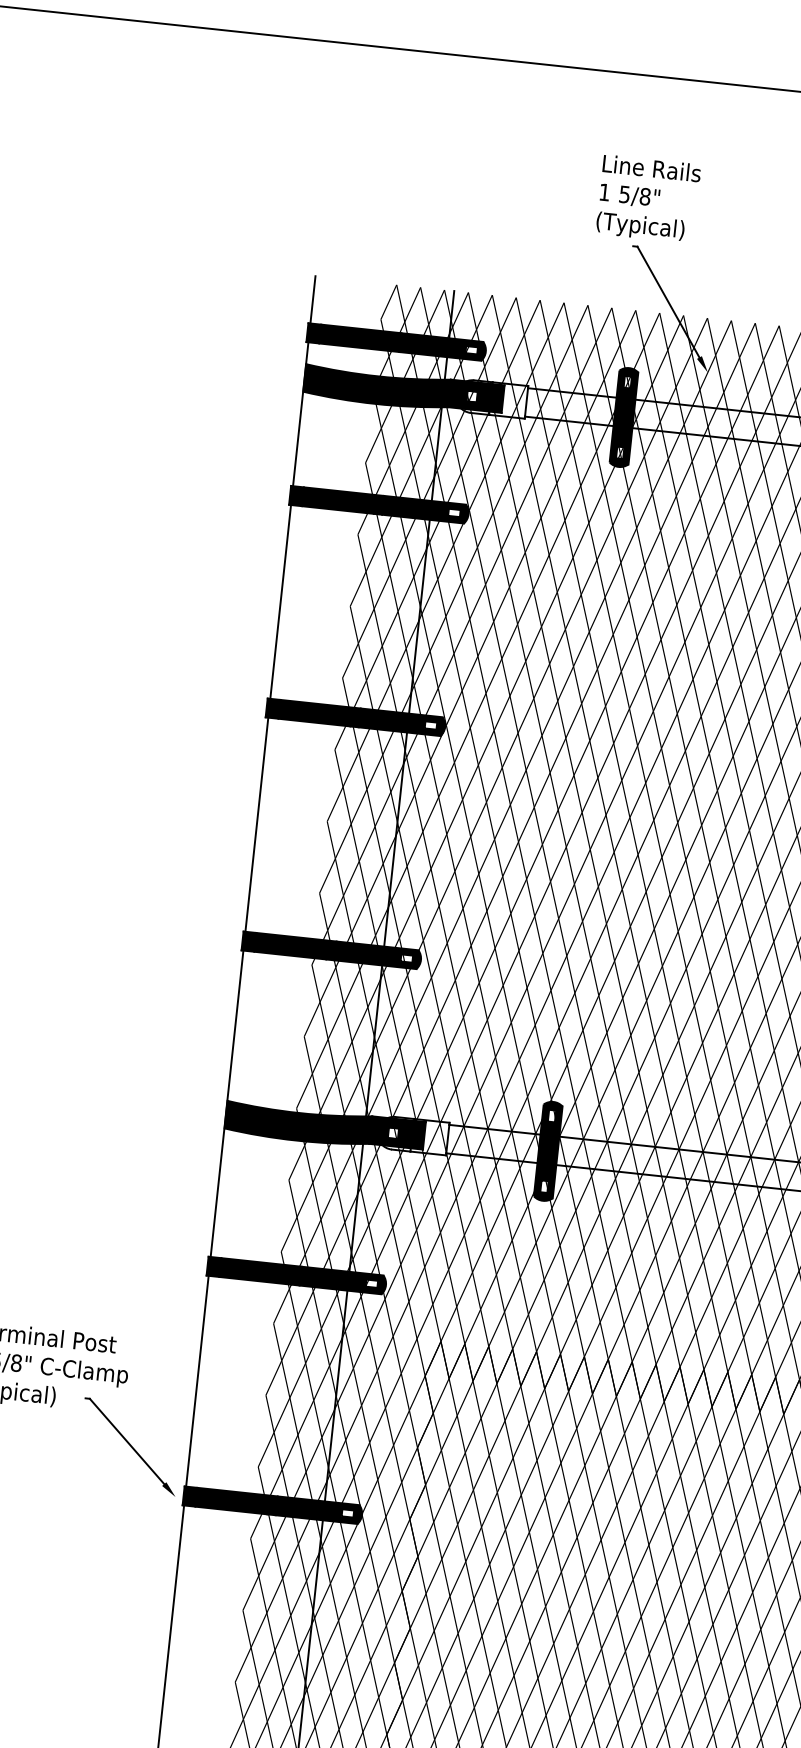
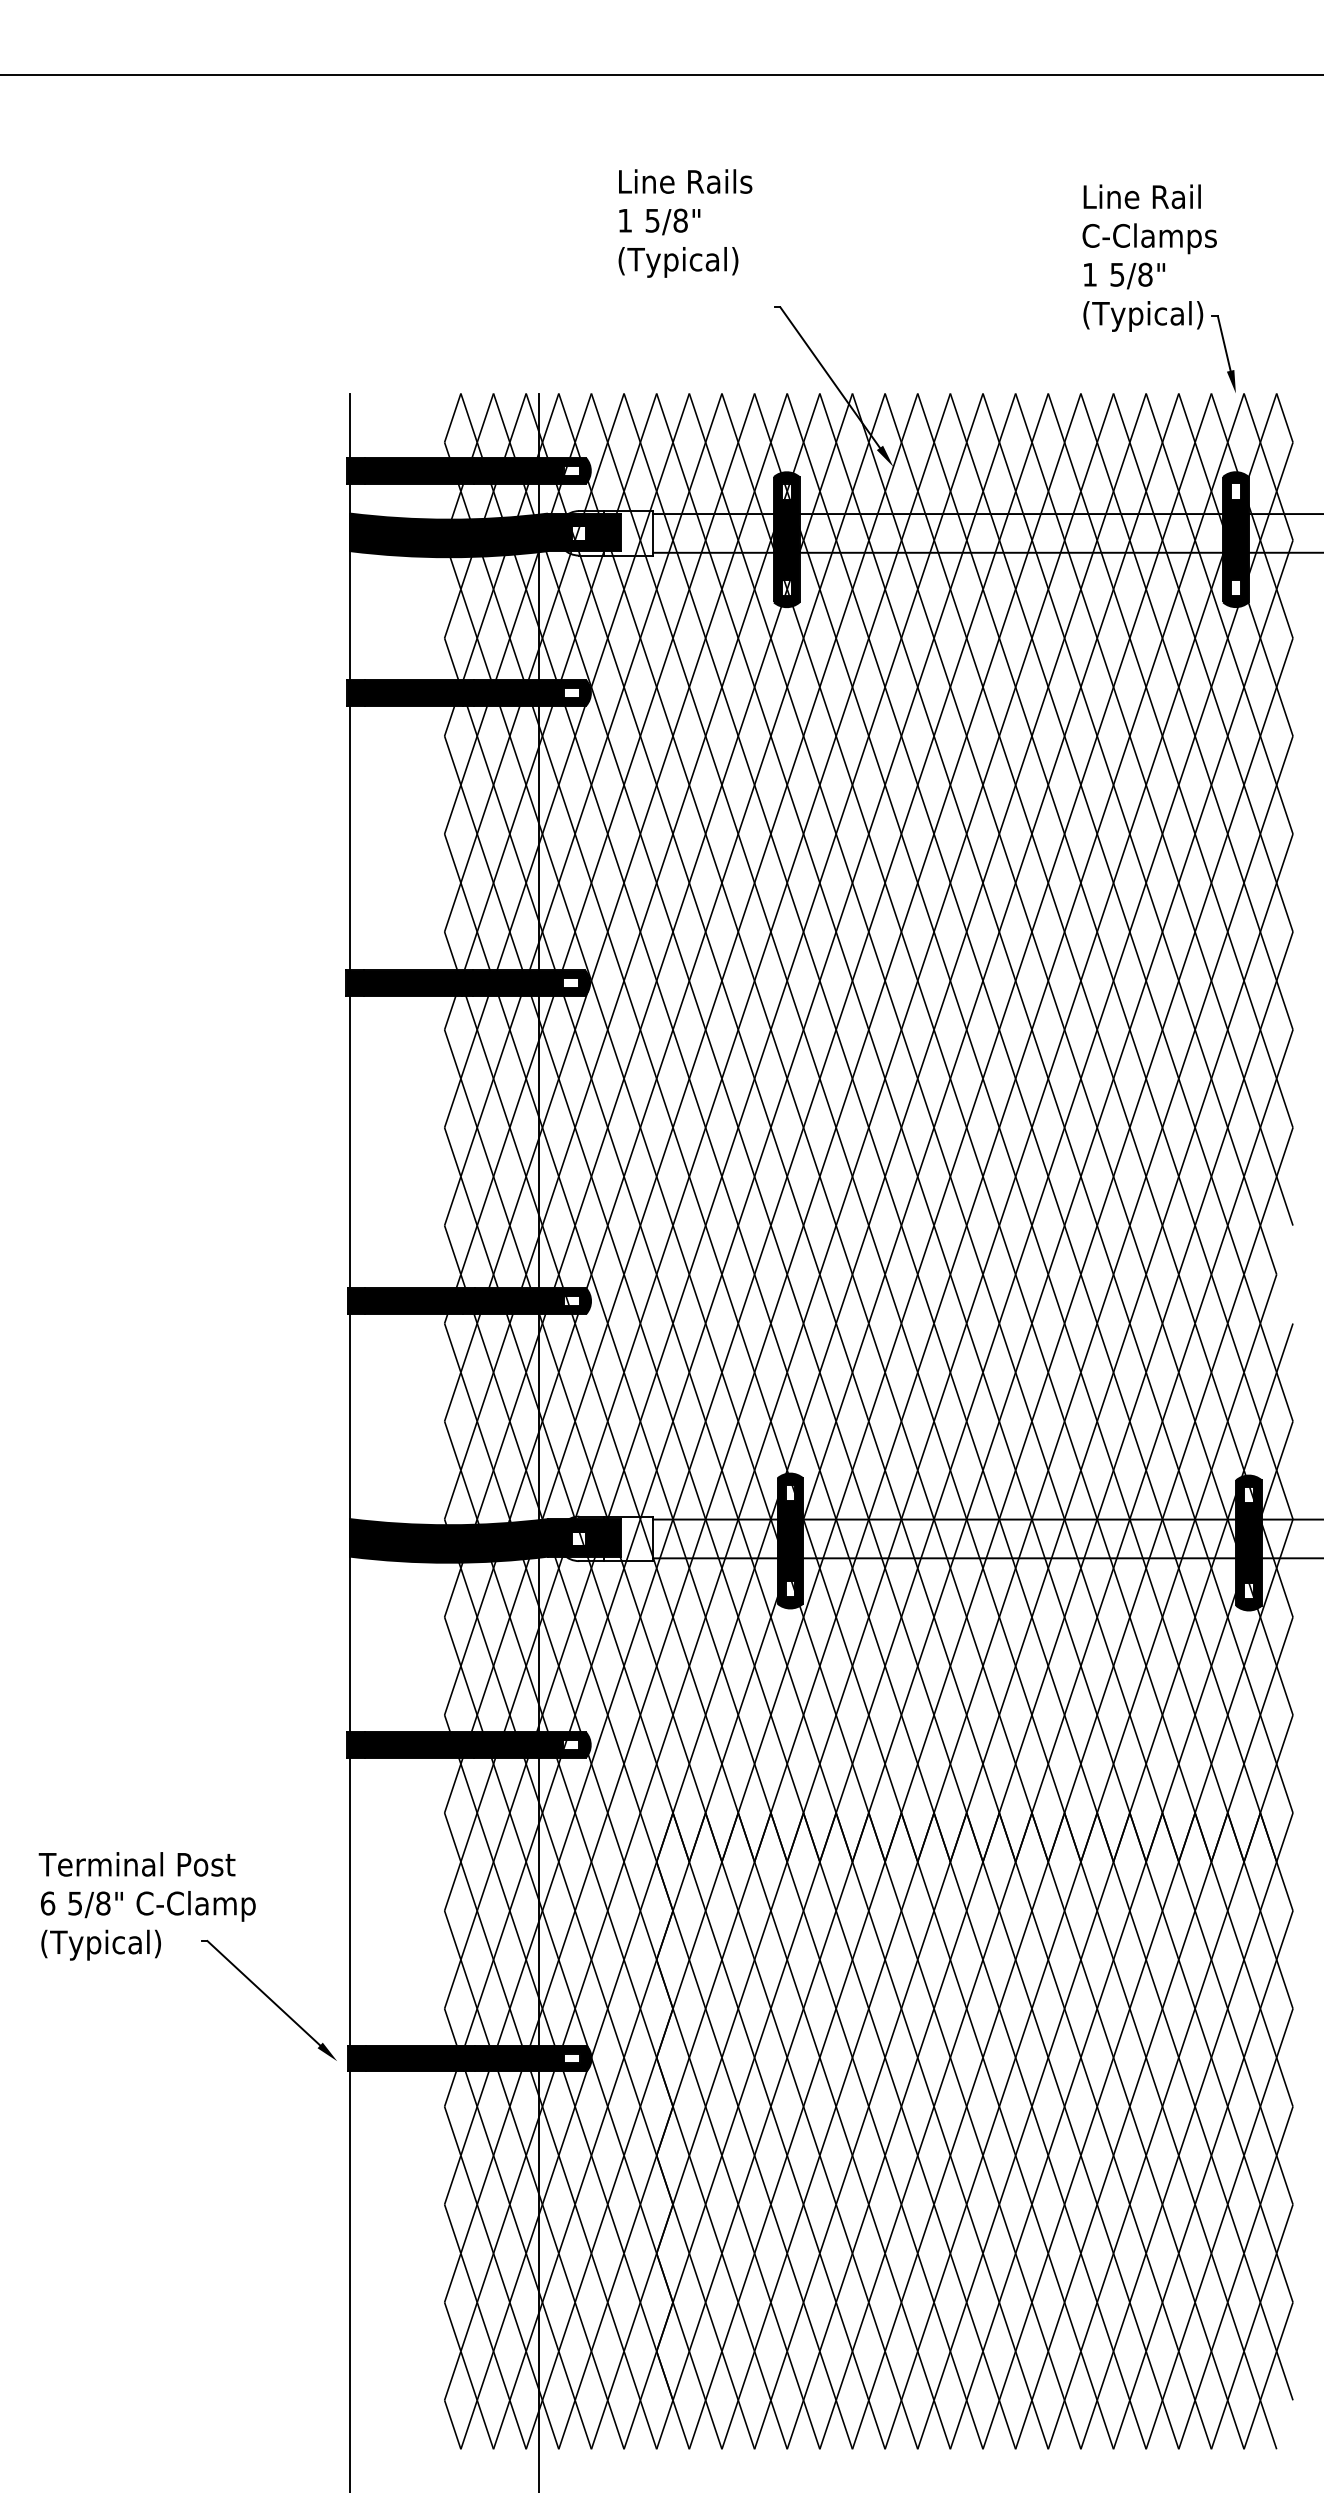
text: (648, 199) -> (685, 223), moved

